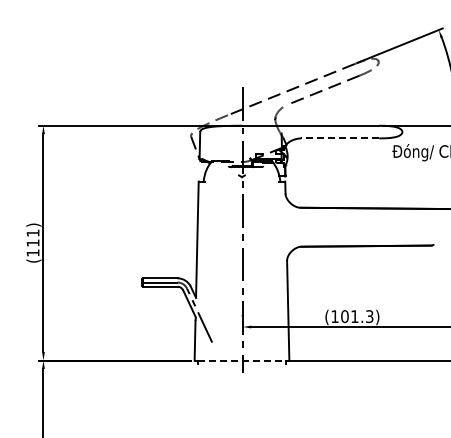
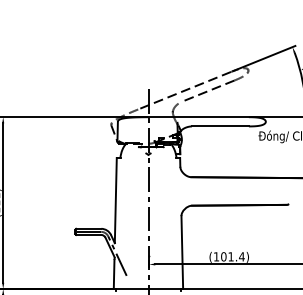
line: (340, 138) -> (220, 126), dashed -> solid
text: (369, 316) -> (241, 256), (101.3) -> (101.4)
line: (242, 360) -> (148, 288), dashed -> solid

